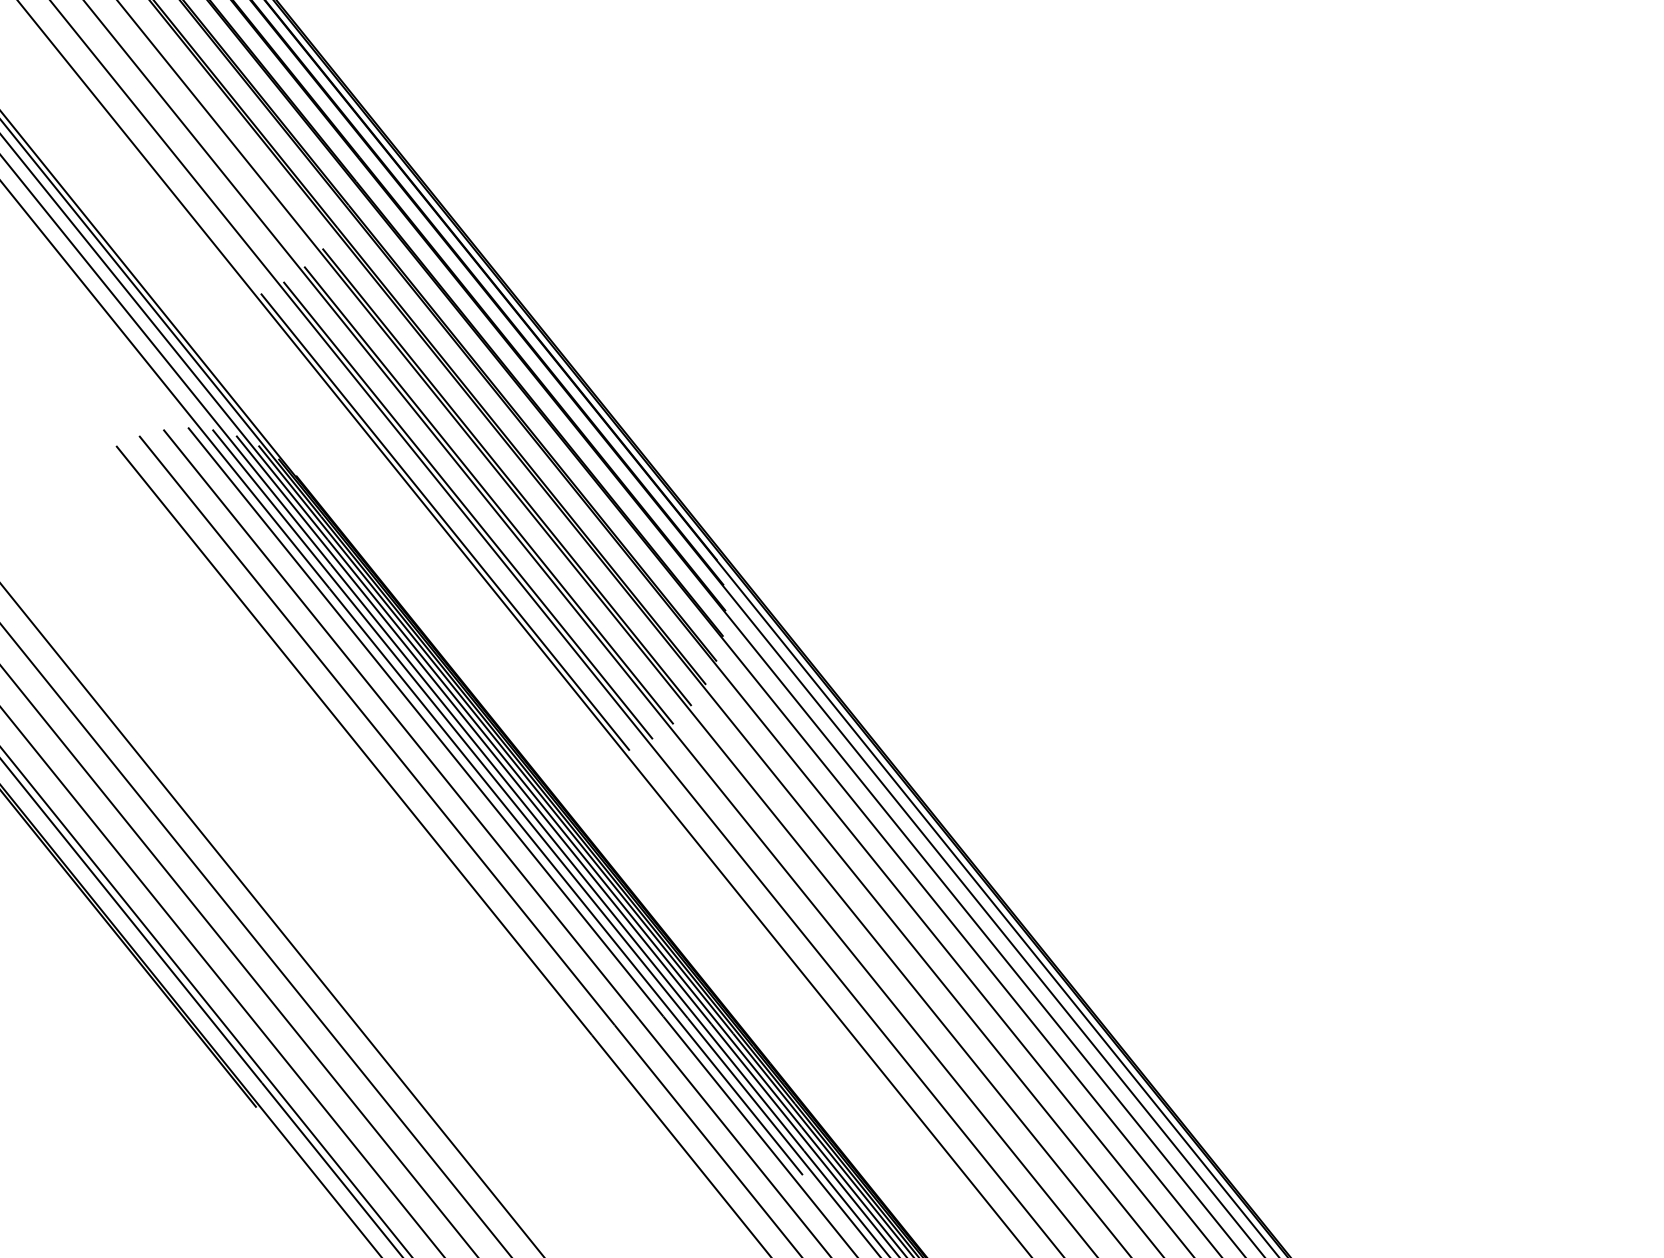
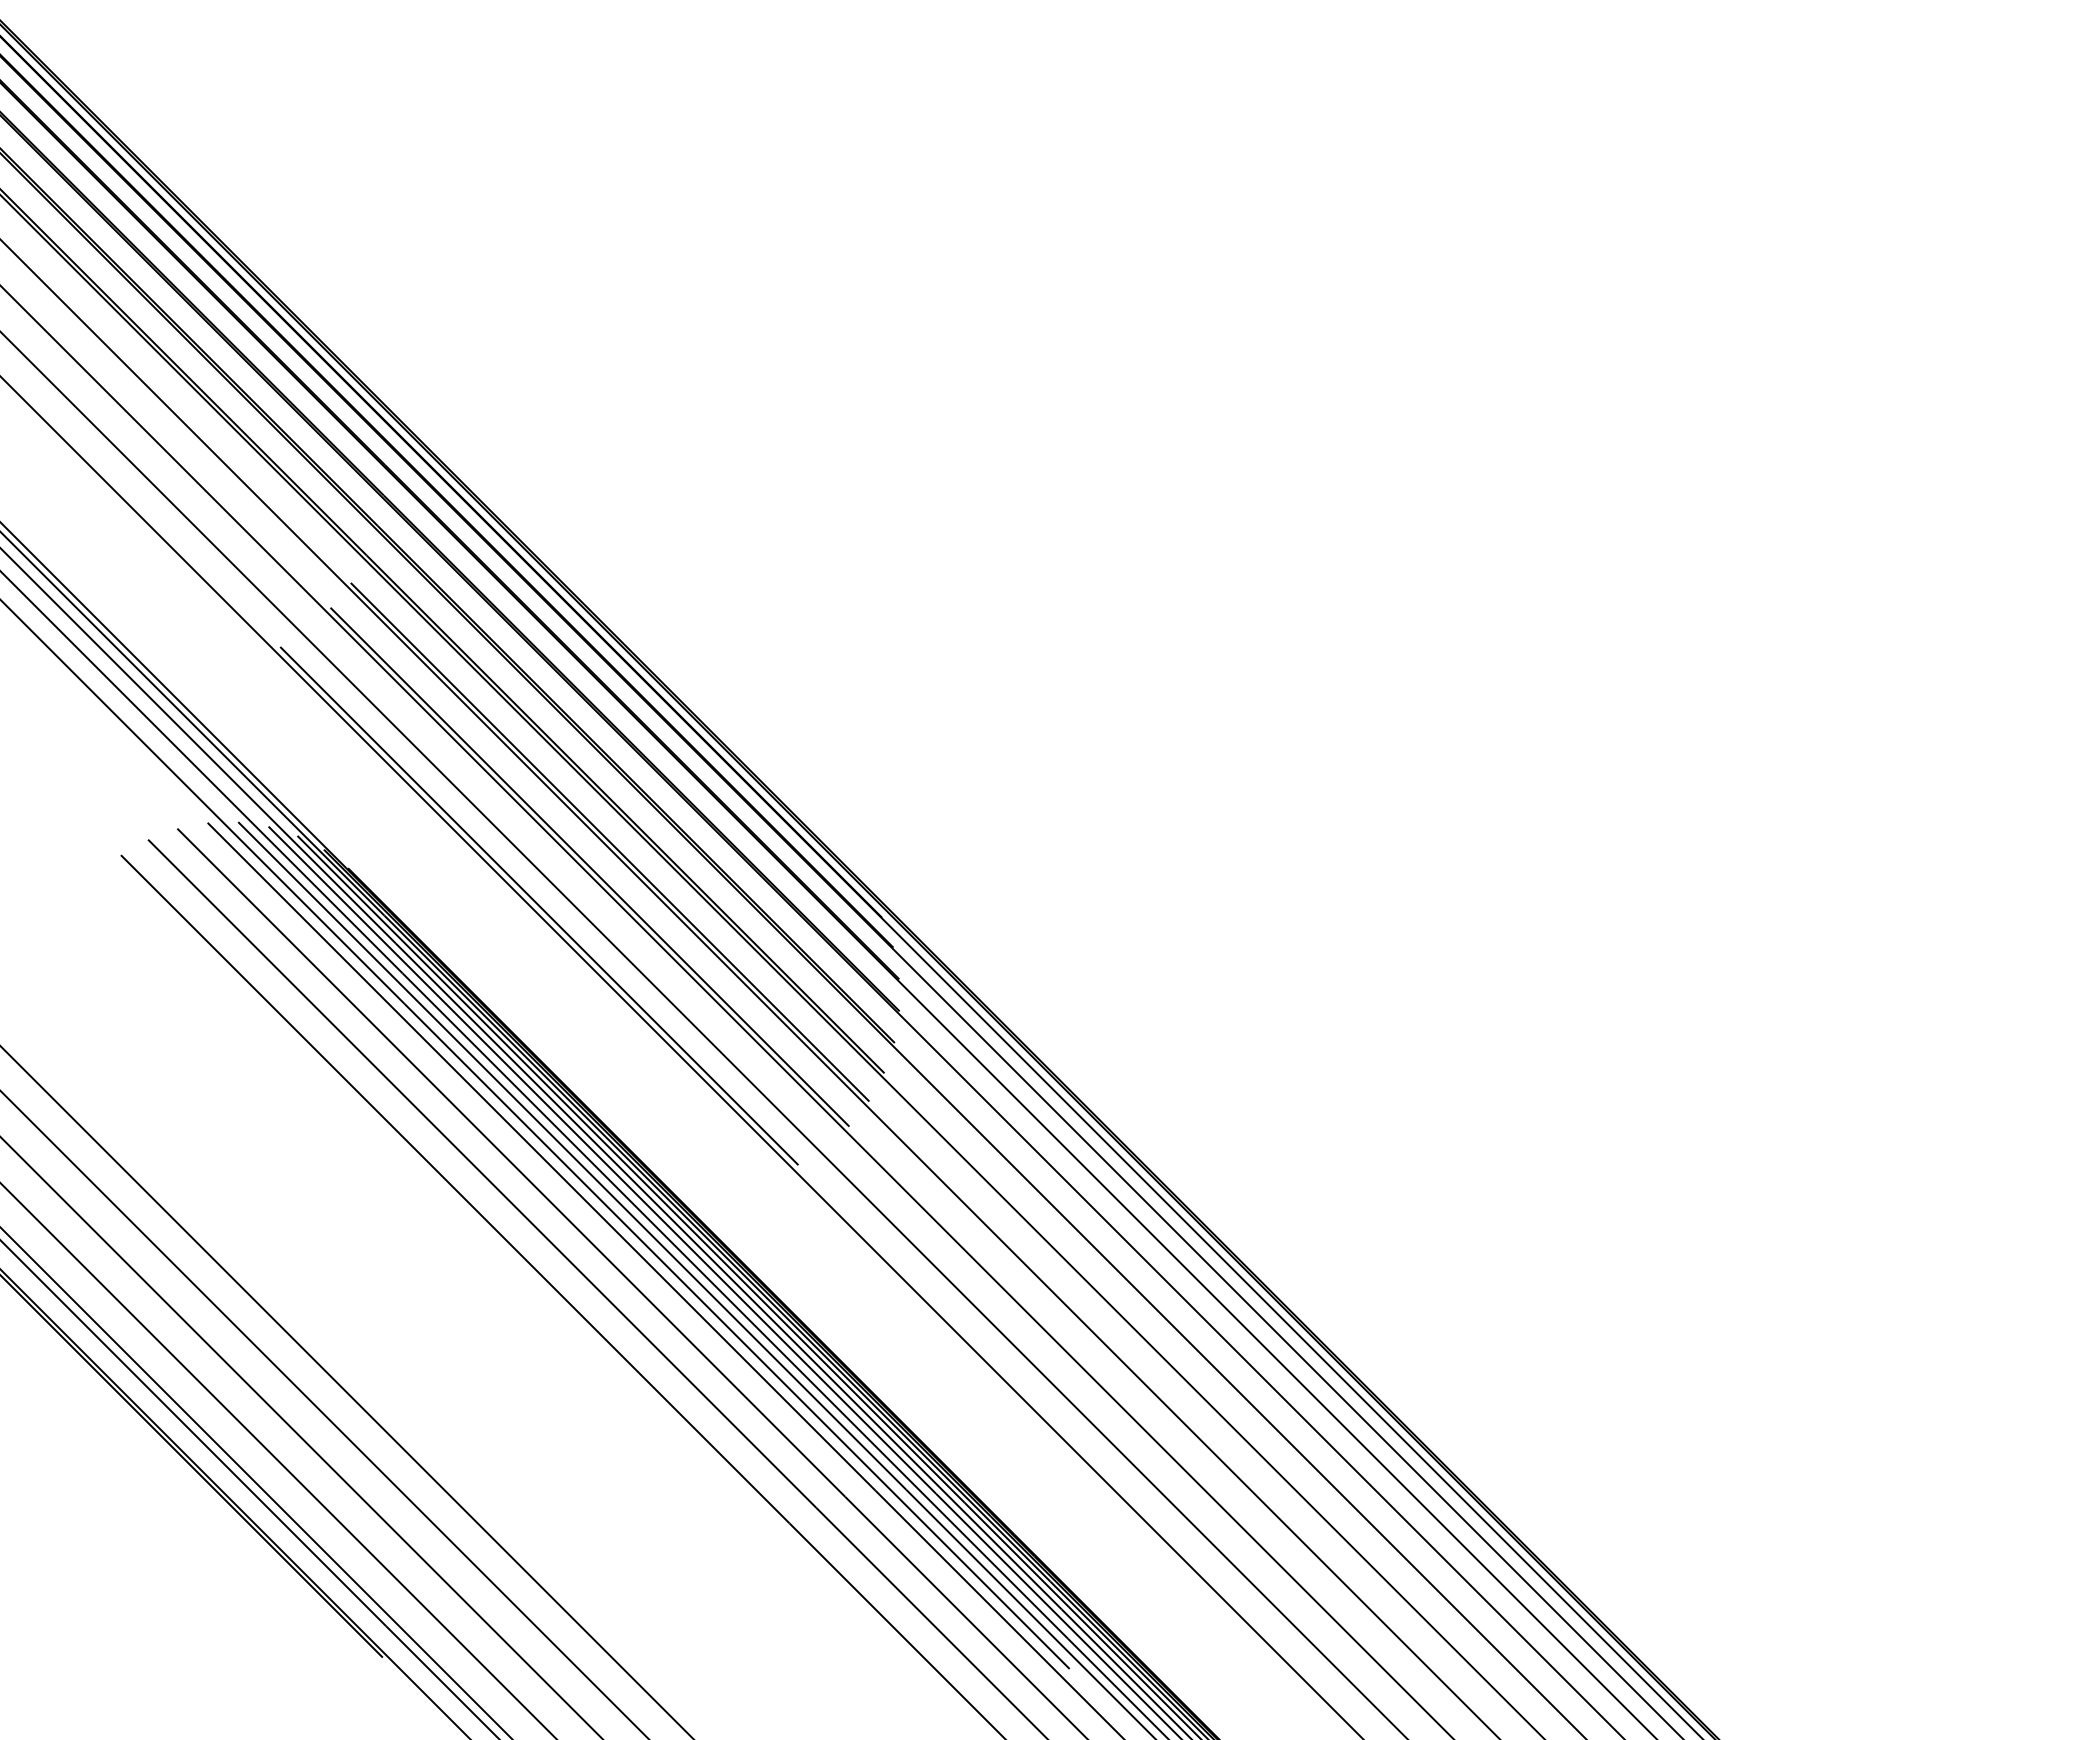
line: (467, 510) -> (565, 888), removed

